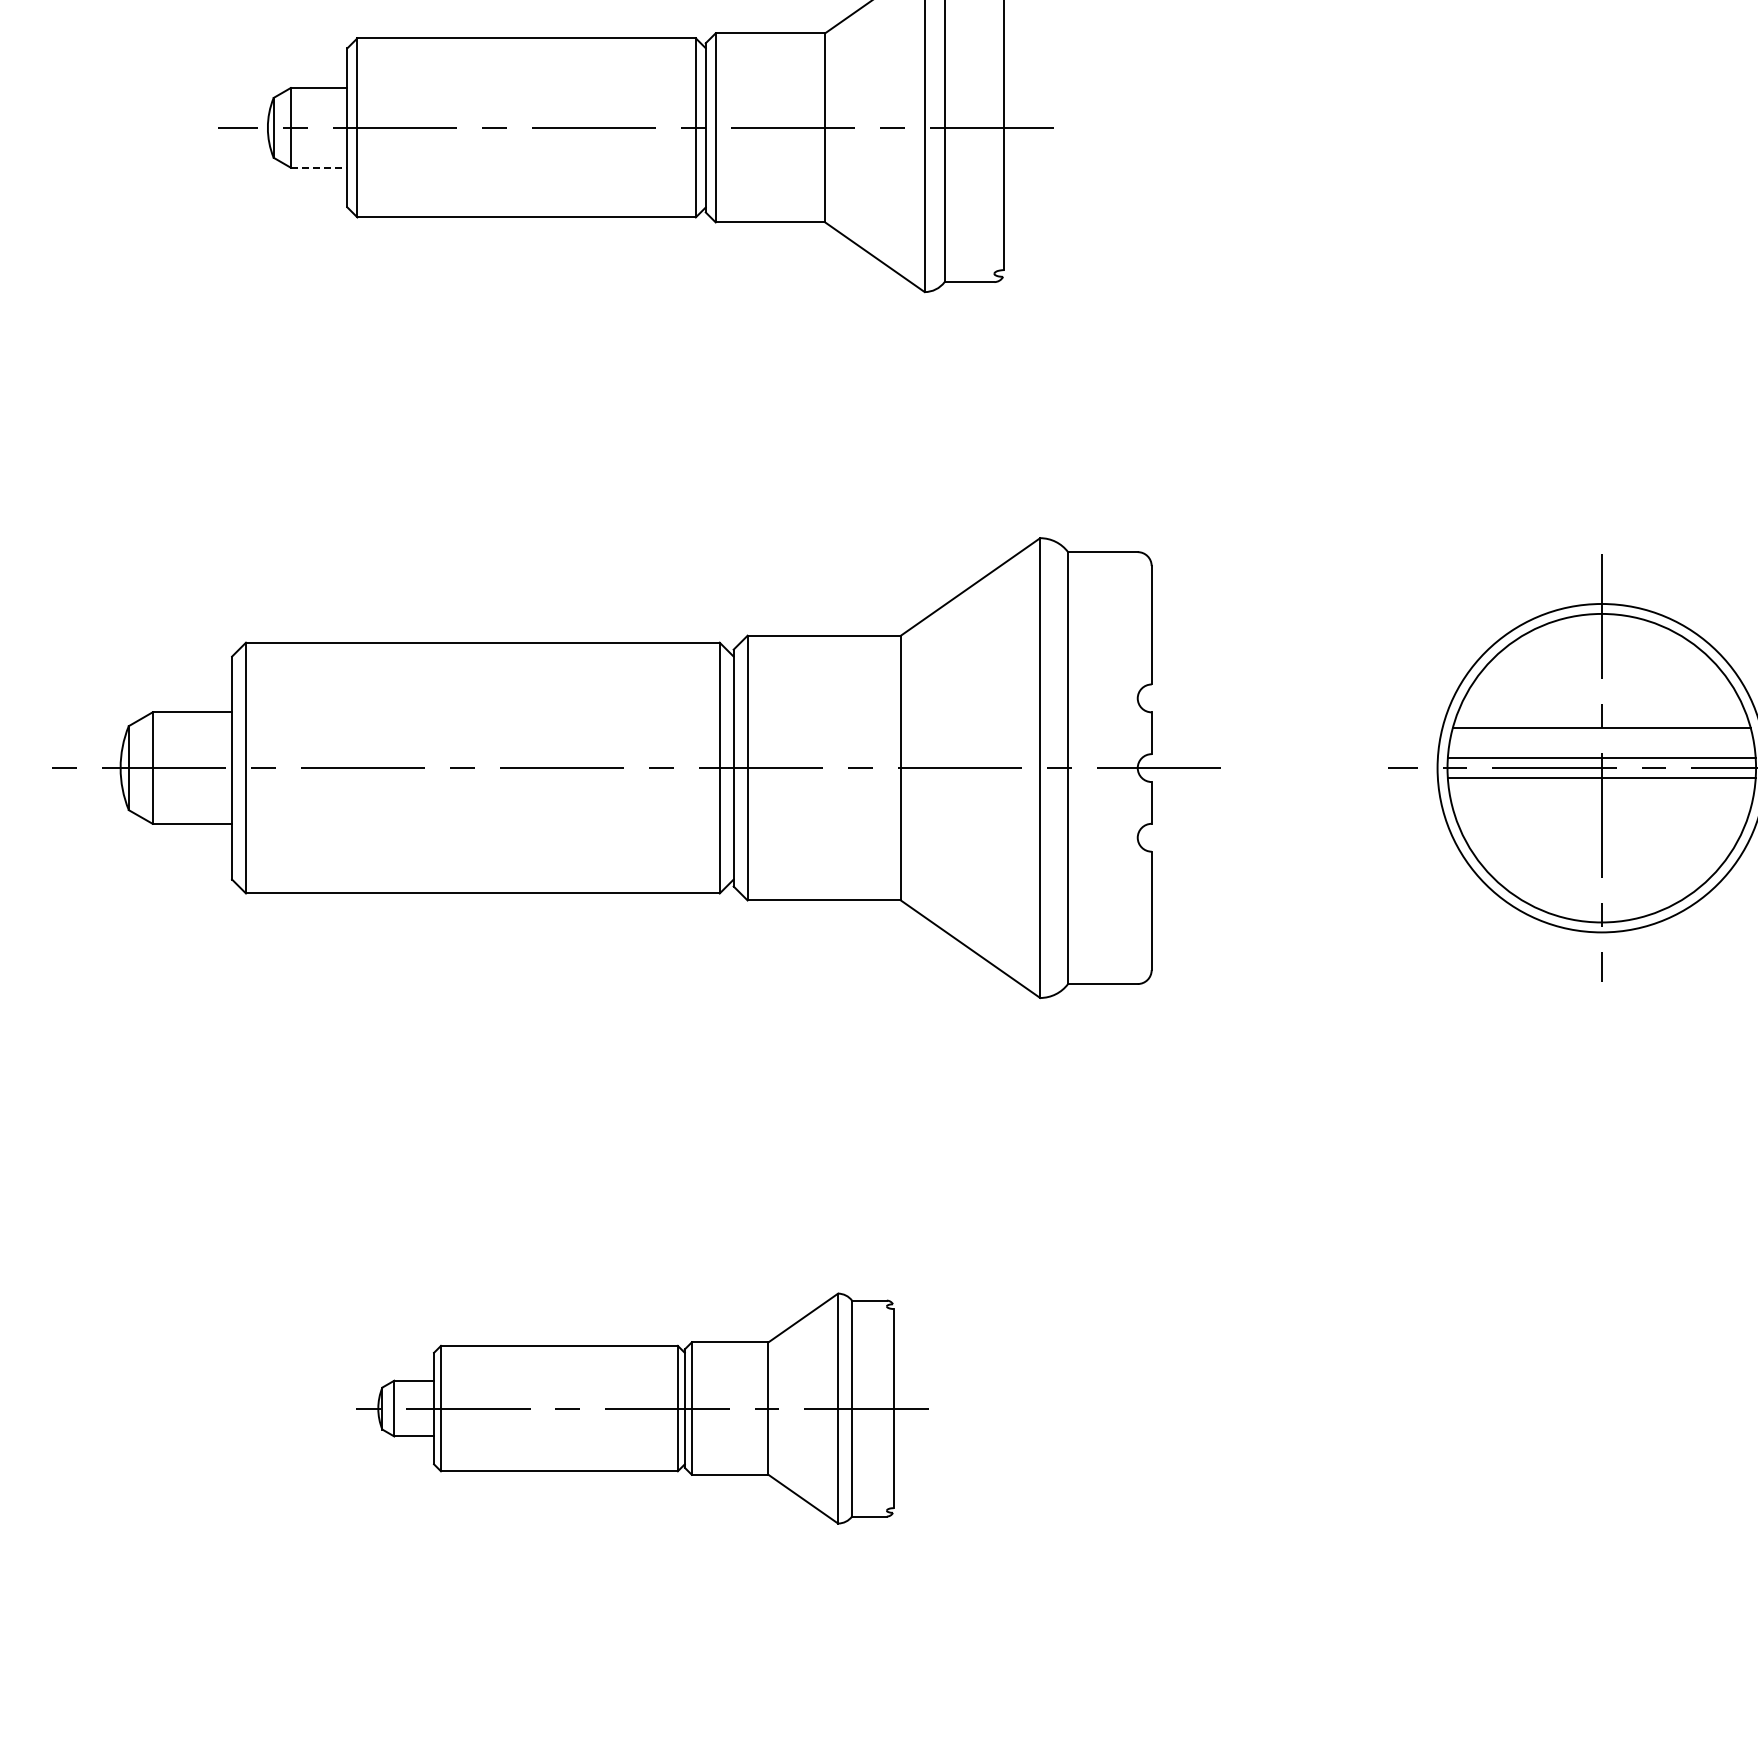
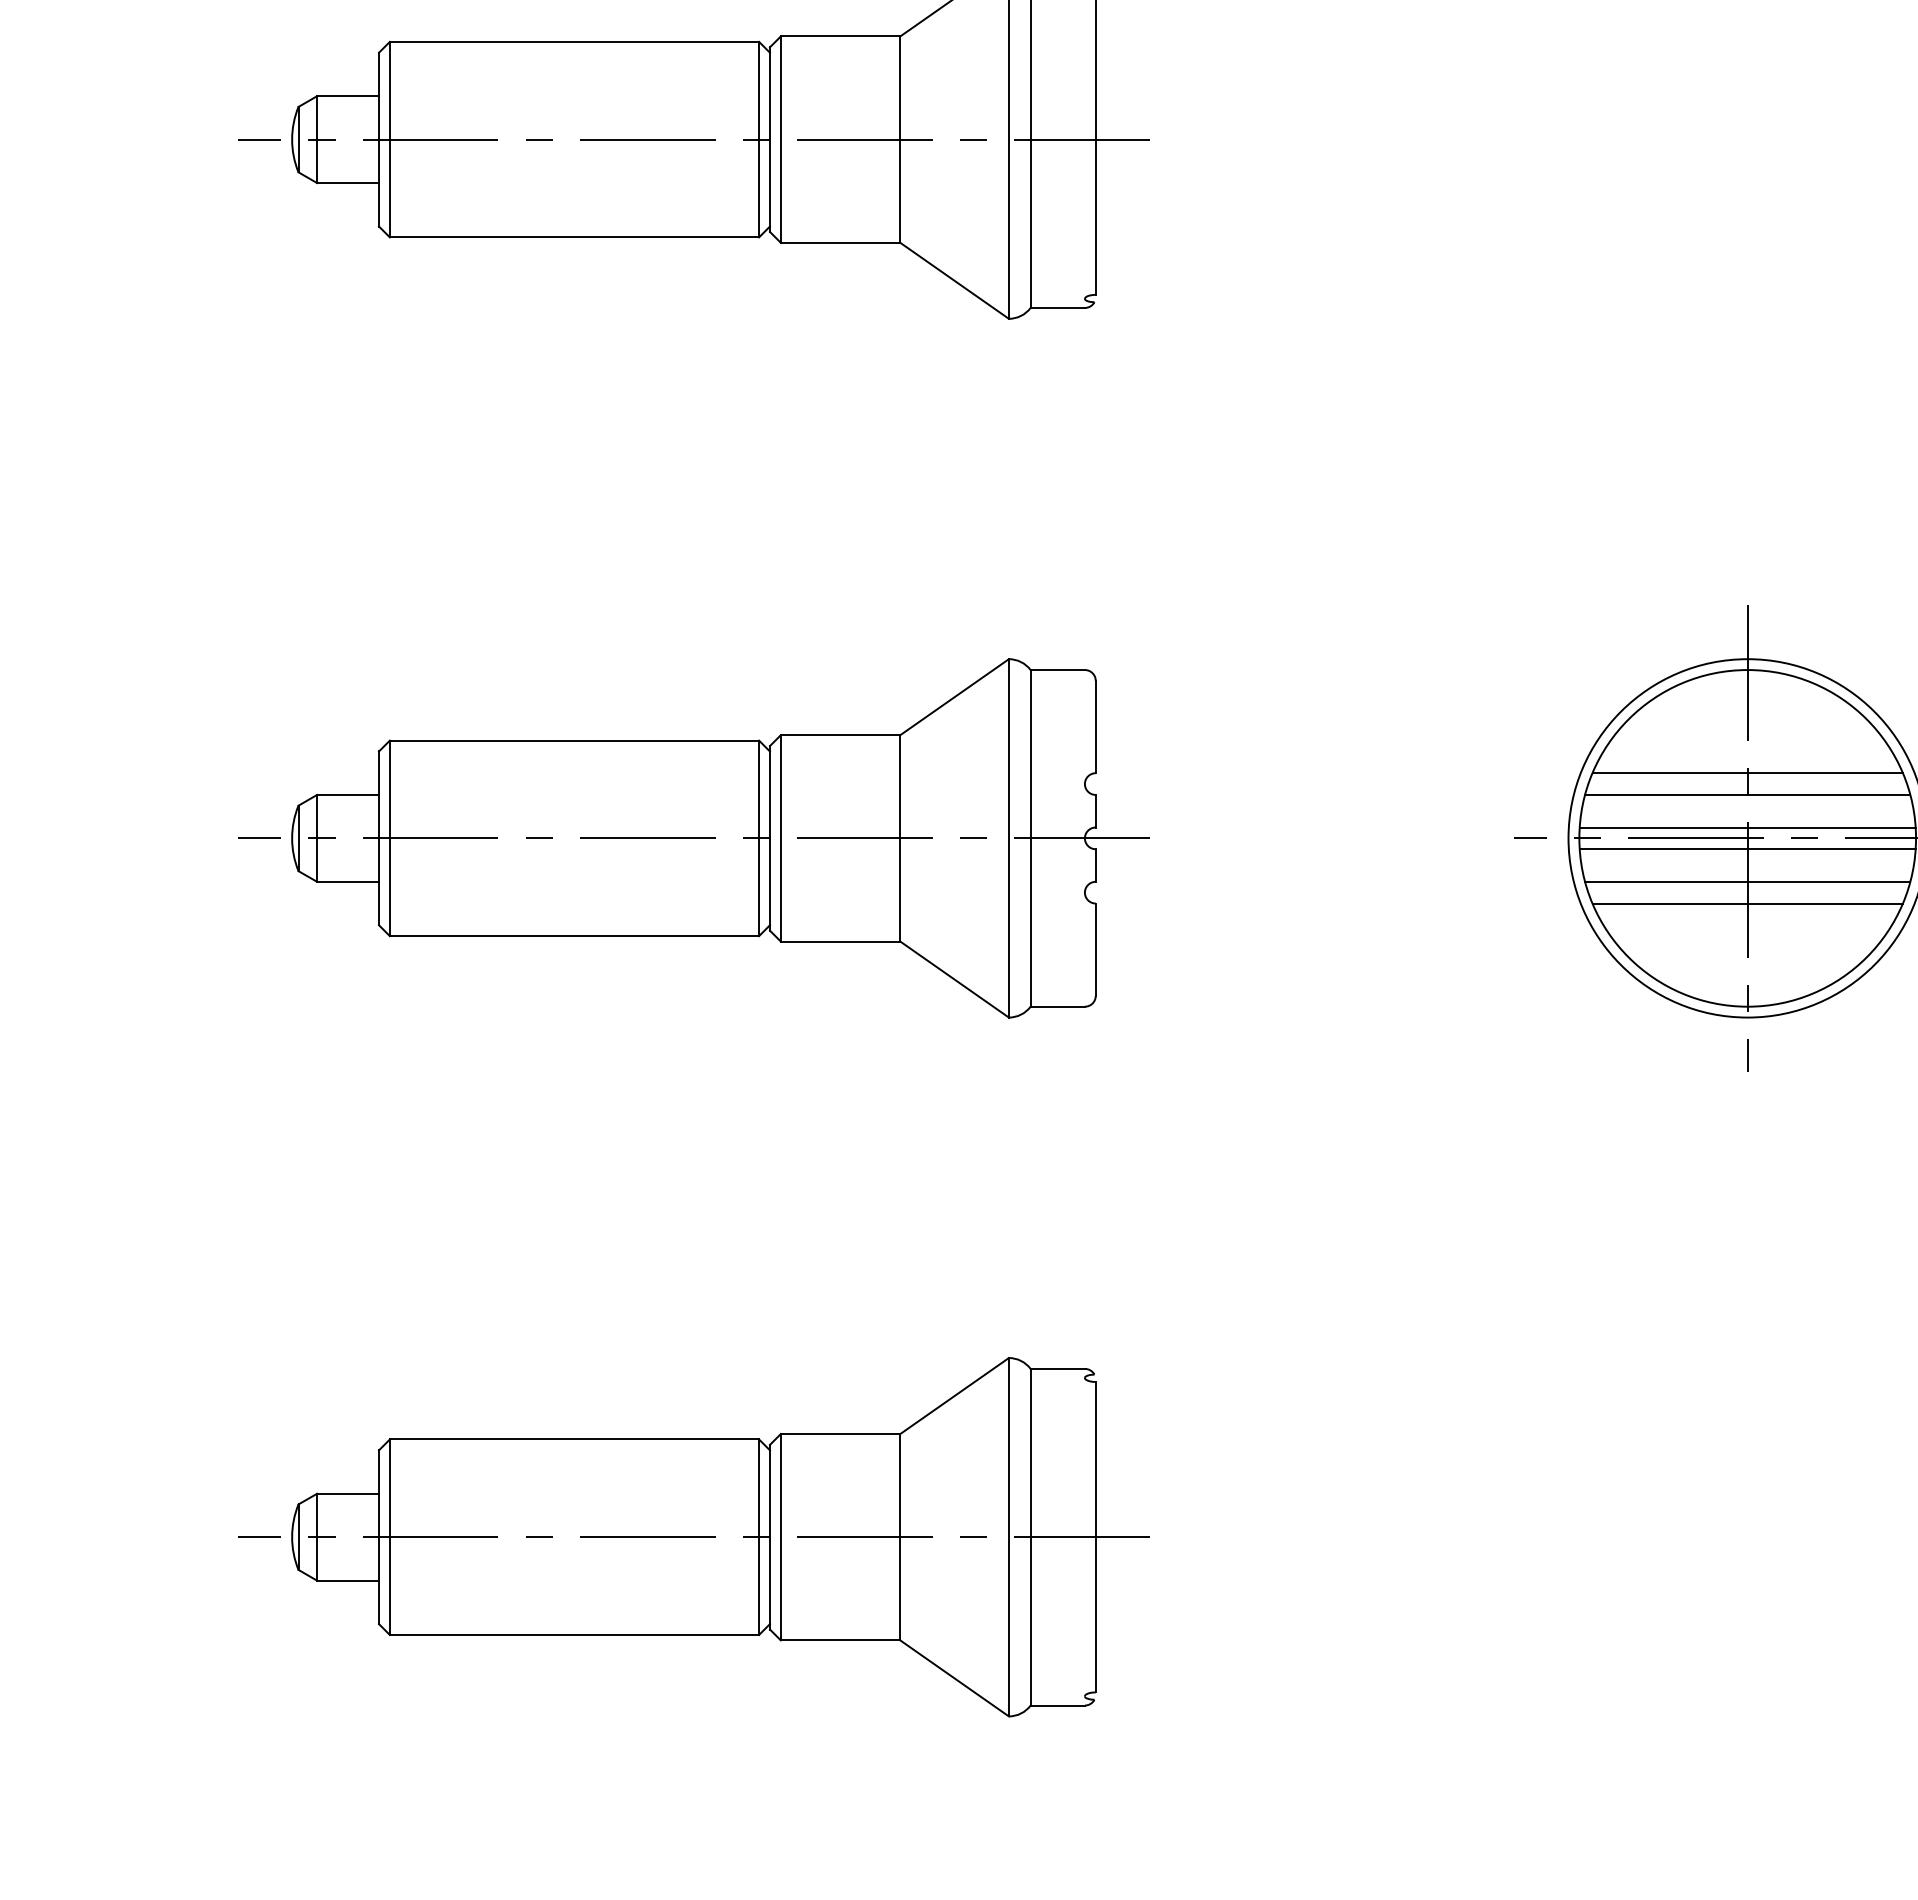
line: (319, 167) -> (348, 182), dashed -> solid
line: (1601, 708) -> (1747, 773), added
part: (635, 768) -> (693, 838), size x0.71
line: (1601, 808) -> (1747, 882), added
line: (1601, 827) -> (1747, 903), added
part: (635, 1408) -> (693, 1537), size x1.43

